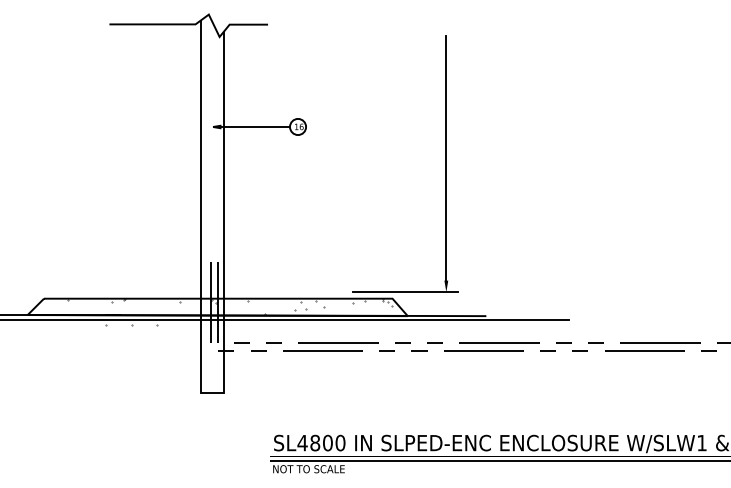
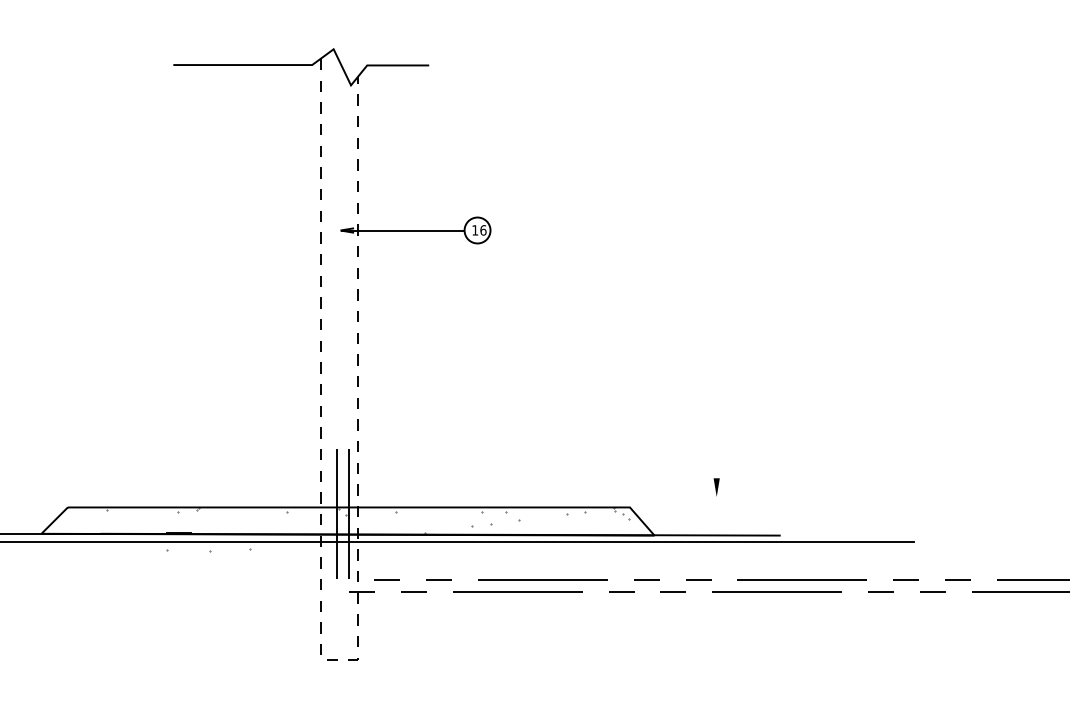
line: (446, 157) -> (716, 279), removed
line: (405, 292) -> (650, 497), removed
line: (207, 393) -> (331, 660), solid -> dashed

